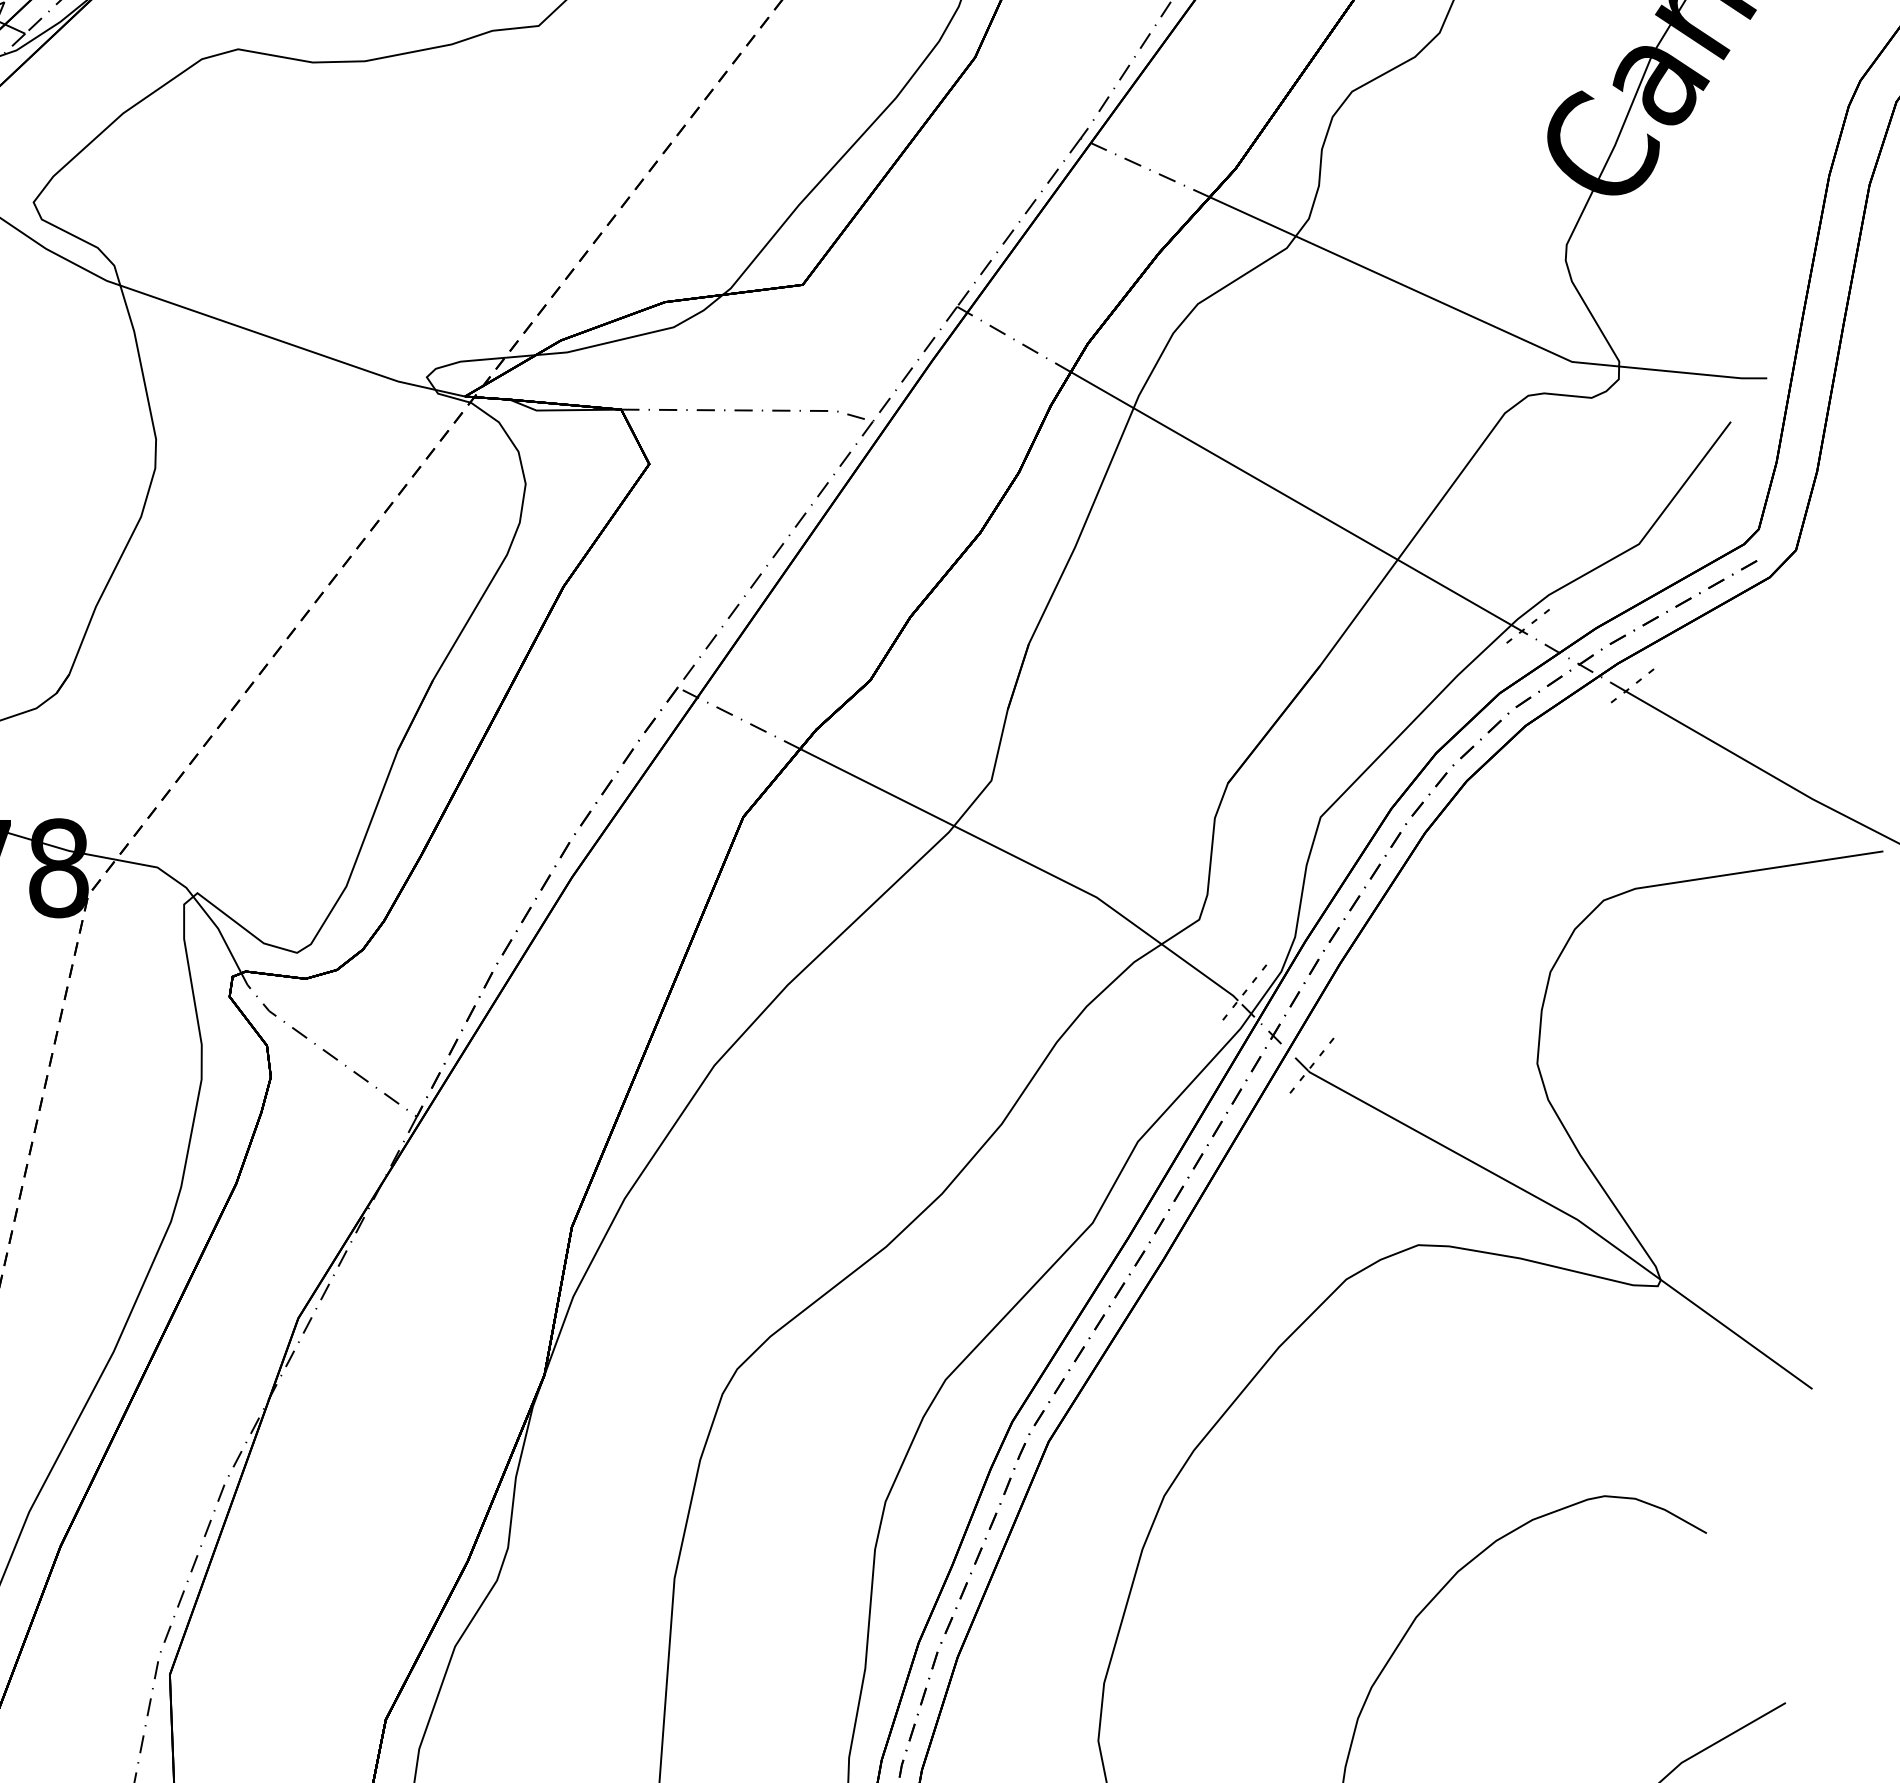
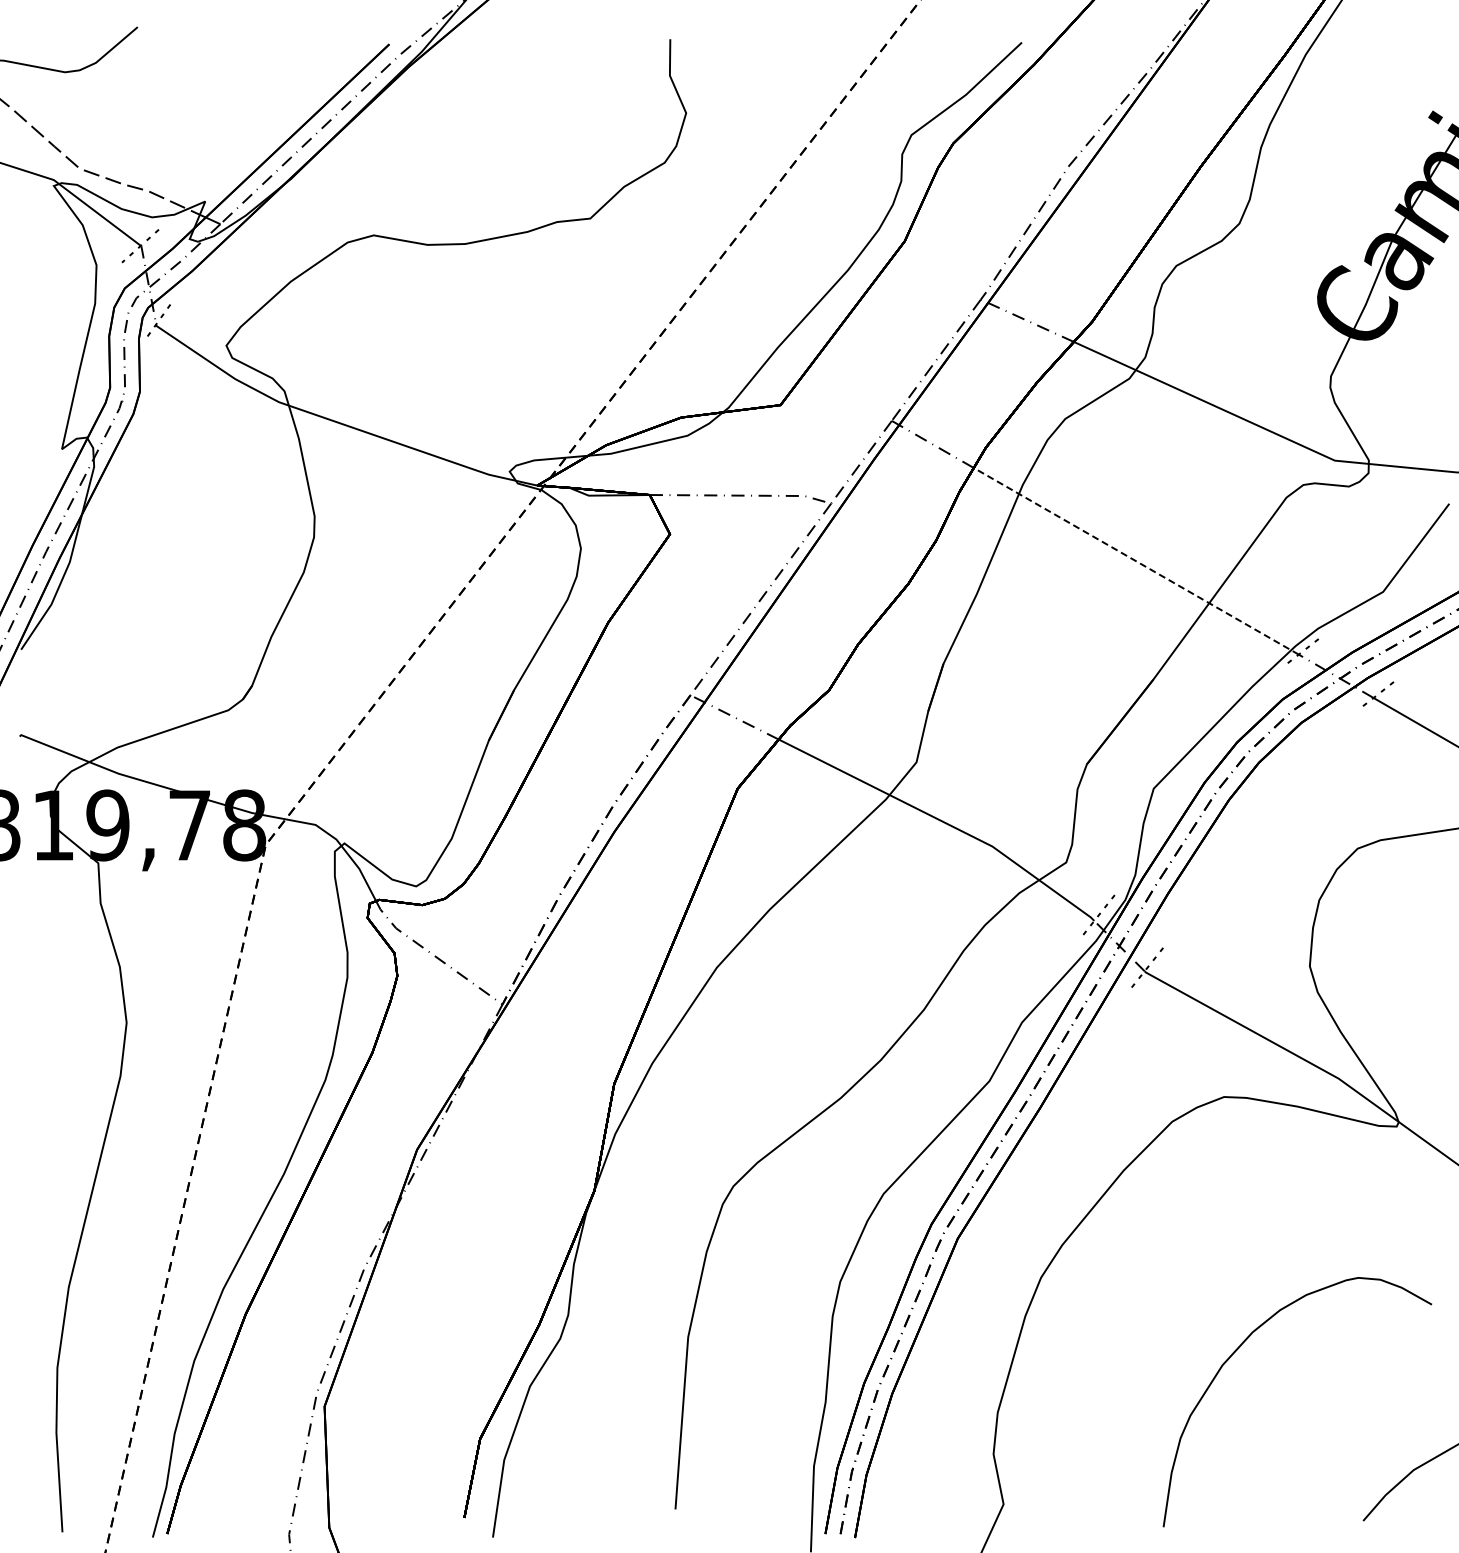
line: (1295, 501) -> (1135, 561), solid -> dashed

